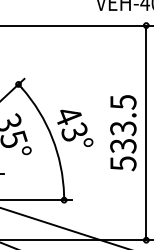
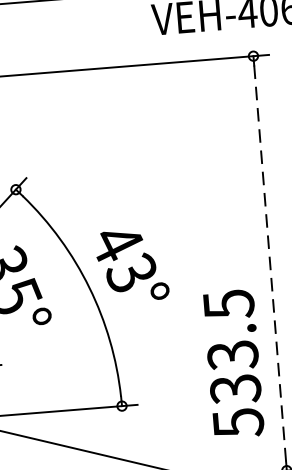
text: (123, 133) -> (233, 364), moved
line: (146, 133) -> (270, 264), solid -> dashed

